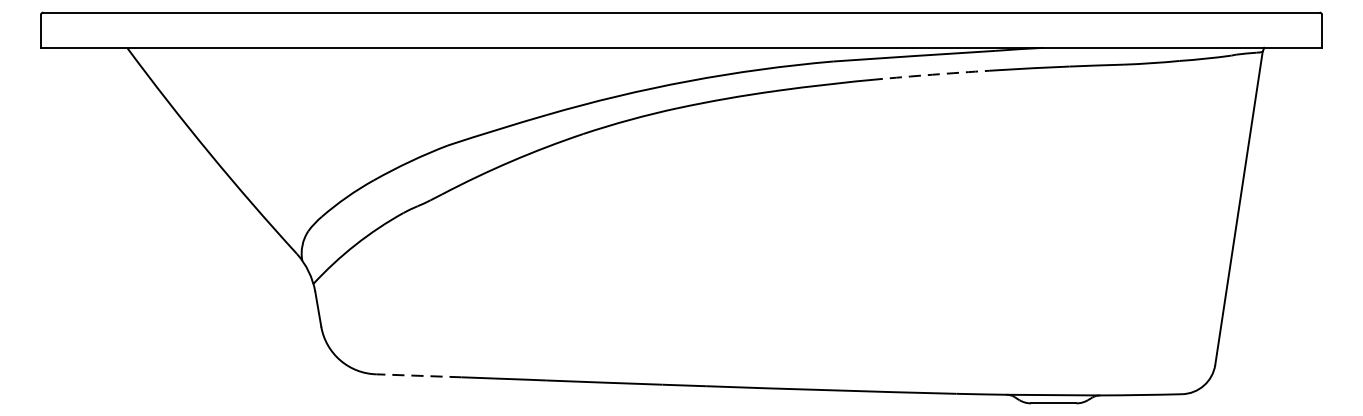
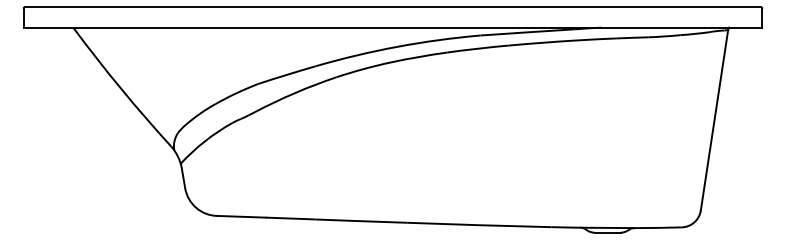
arc: (938, 73) -> (541, 42), dashed -> solid
line: (418, 375) -> (241, 216), dashed -> solid

